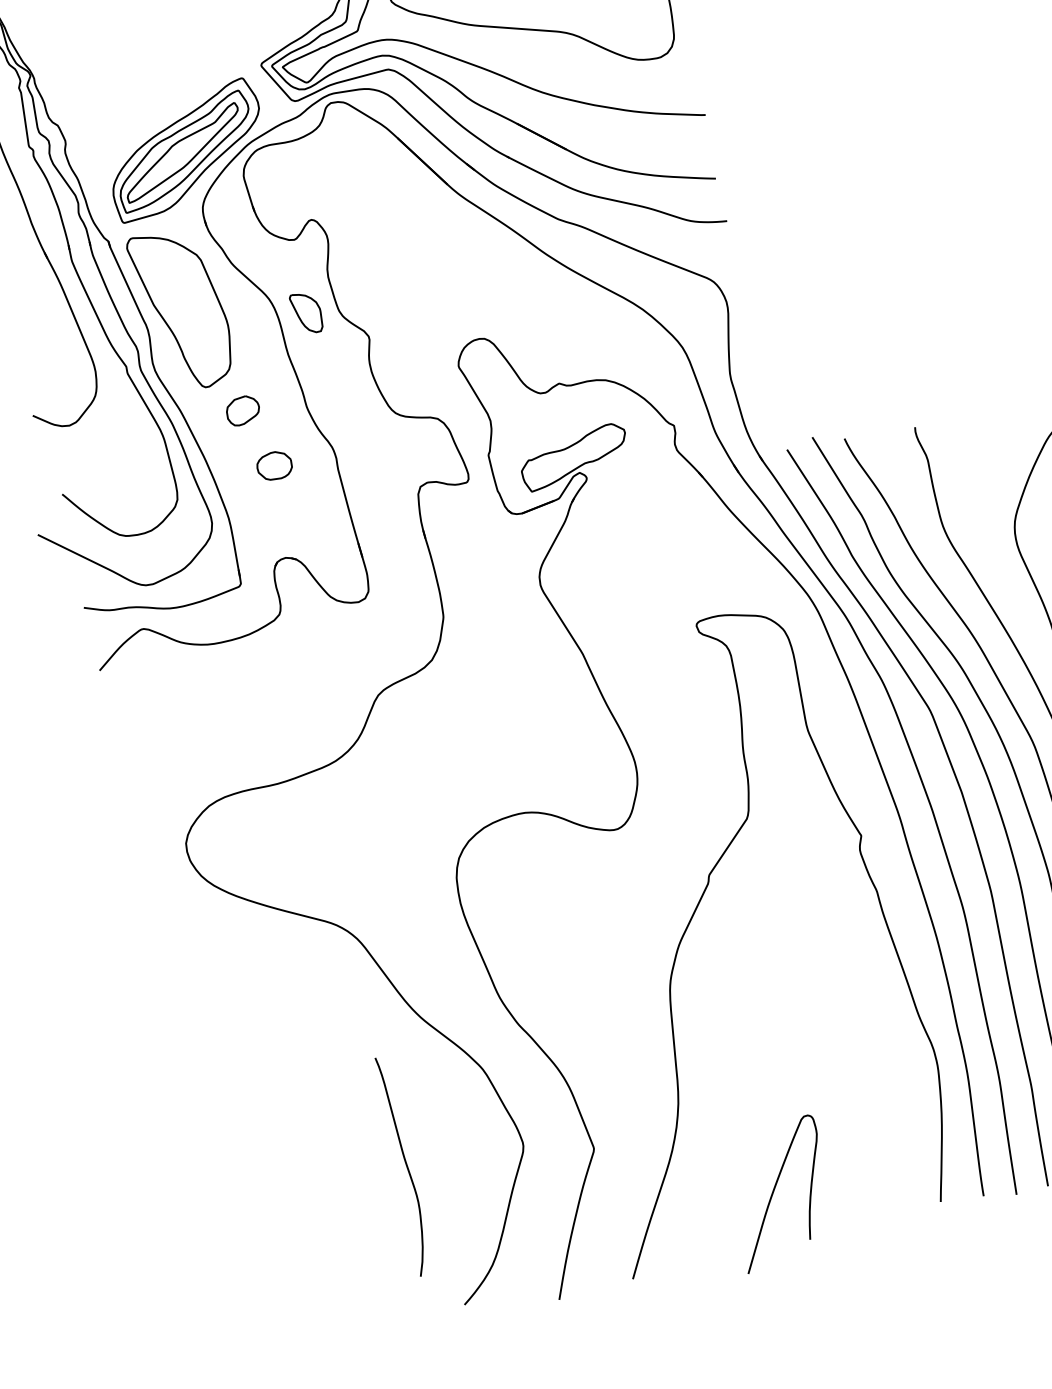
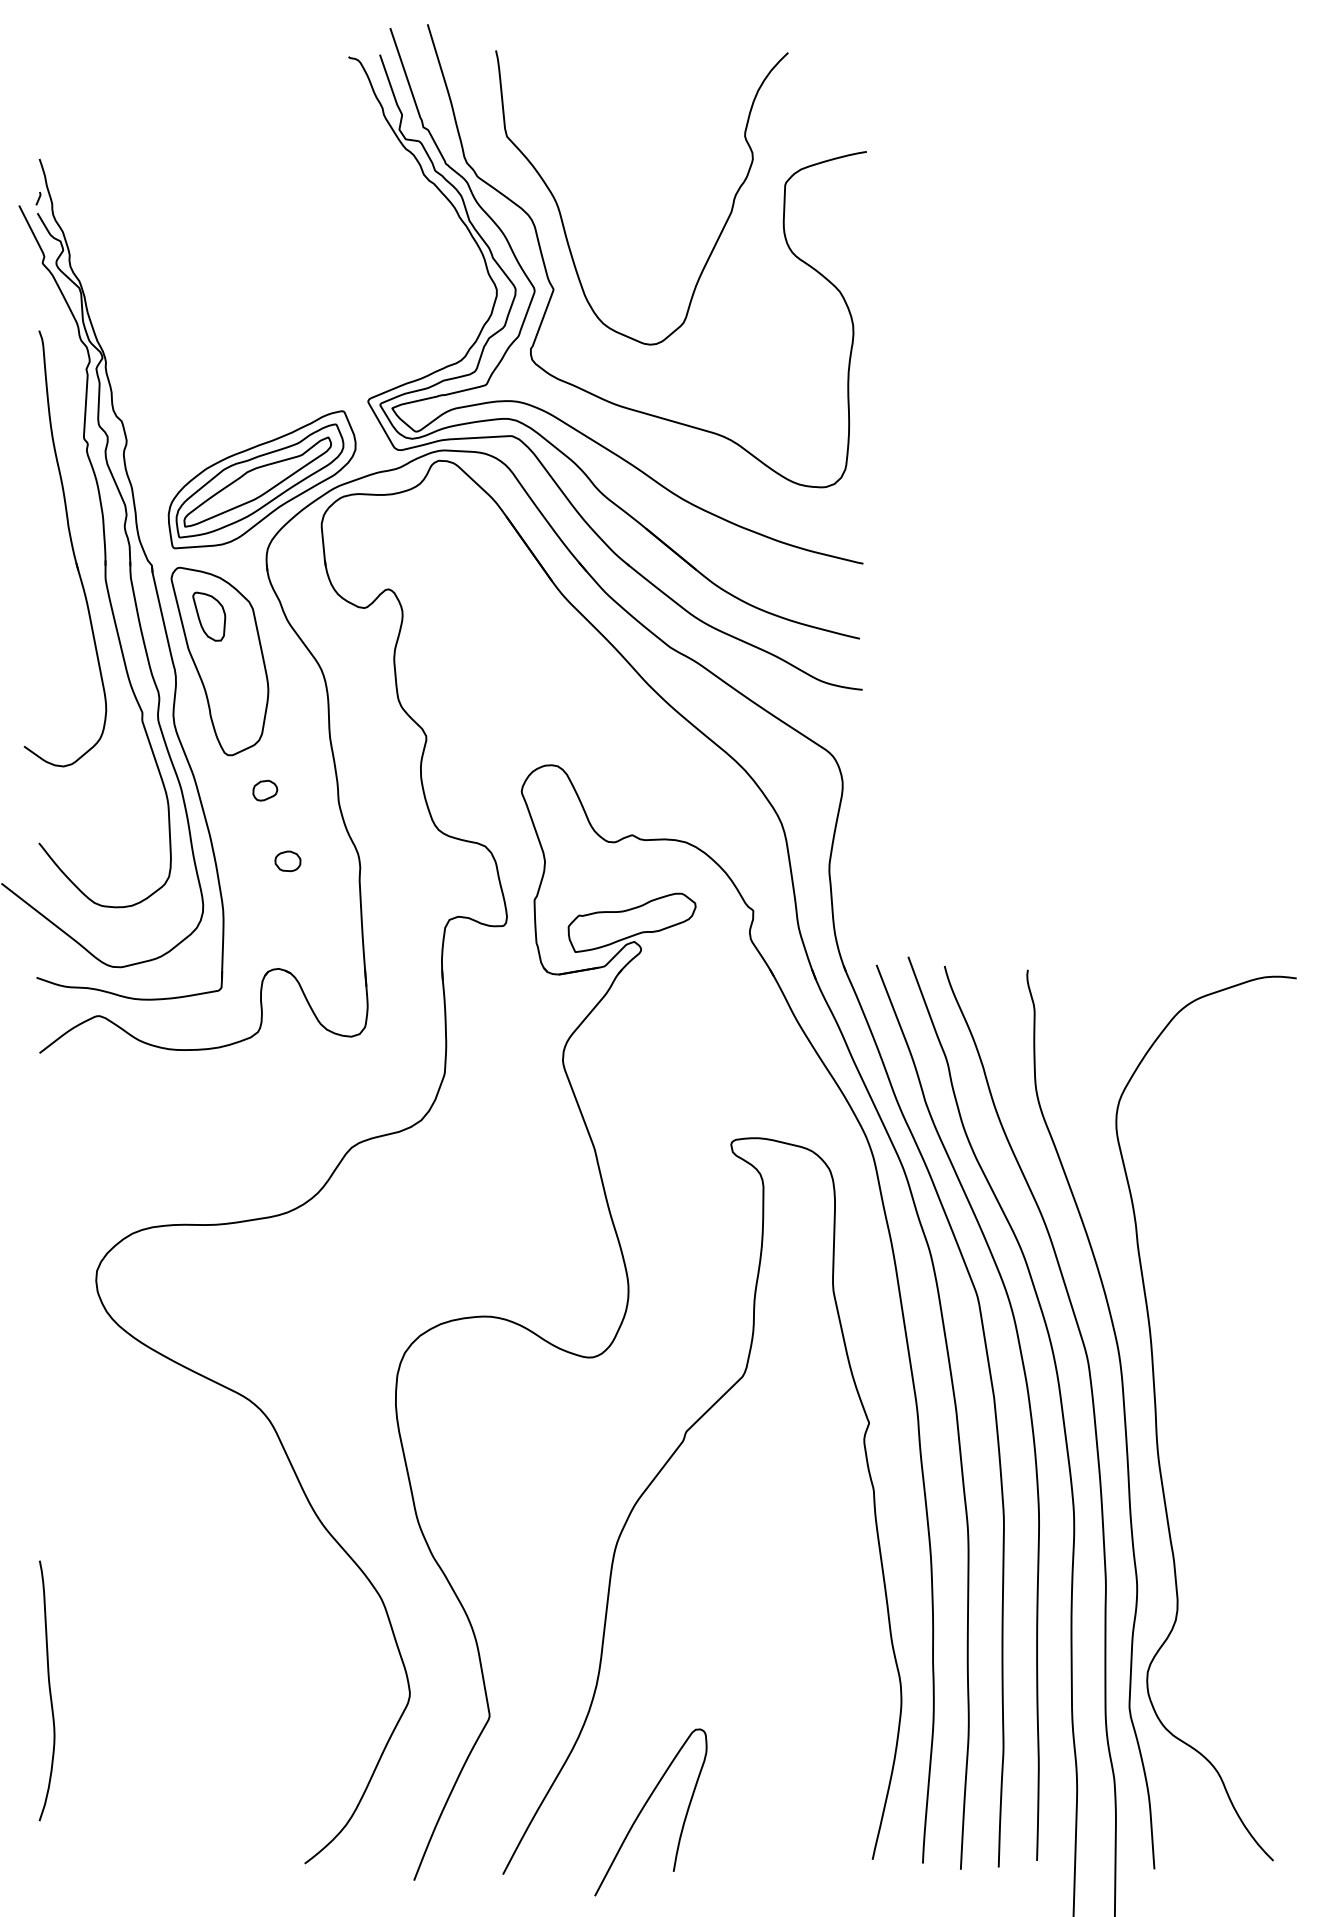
part: (307, 312) -> (209, 616), moved
part: (243, 410) -> (265, 790), size x0.62
part: (274, 466) -> (287, 861), size x0.62
curve: (406, 1165) -> (49, 1690), moved
curve: (773, 1192) -> (643, 1809), moved

